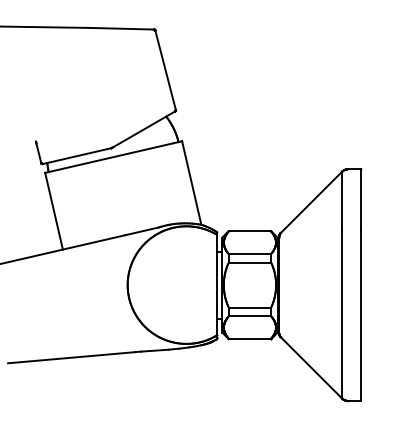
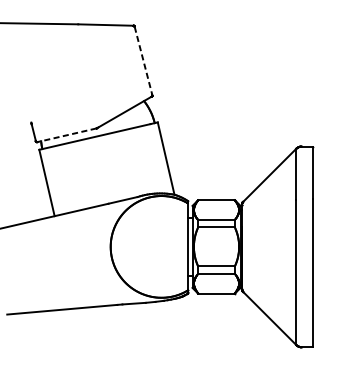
line: (165, 70) -> (143, 61), solid -> dashed
line: (77, 156) -> (67, 135), solid -> dashed

